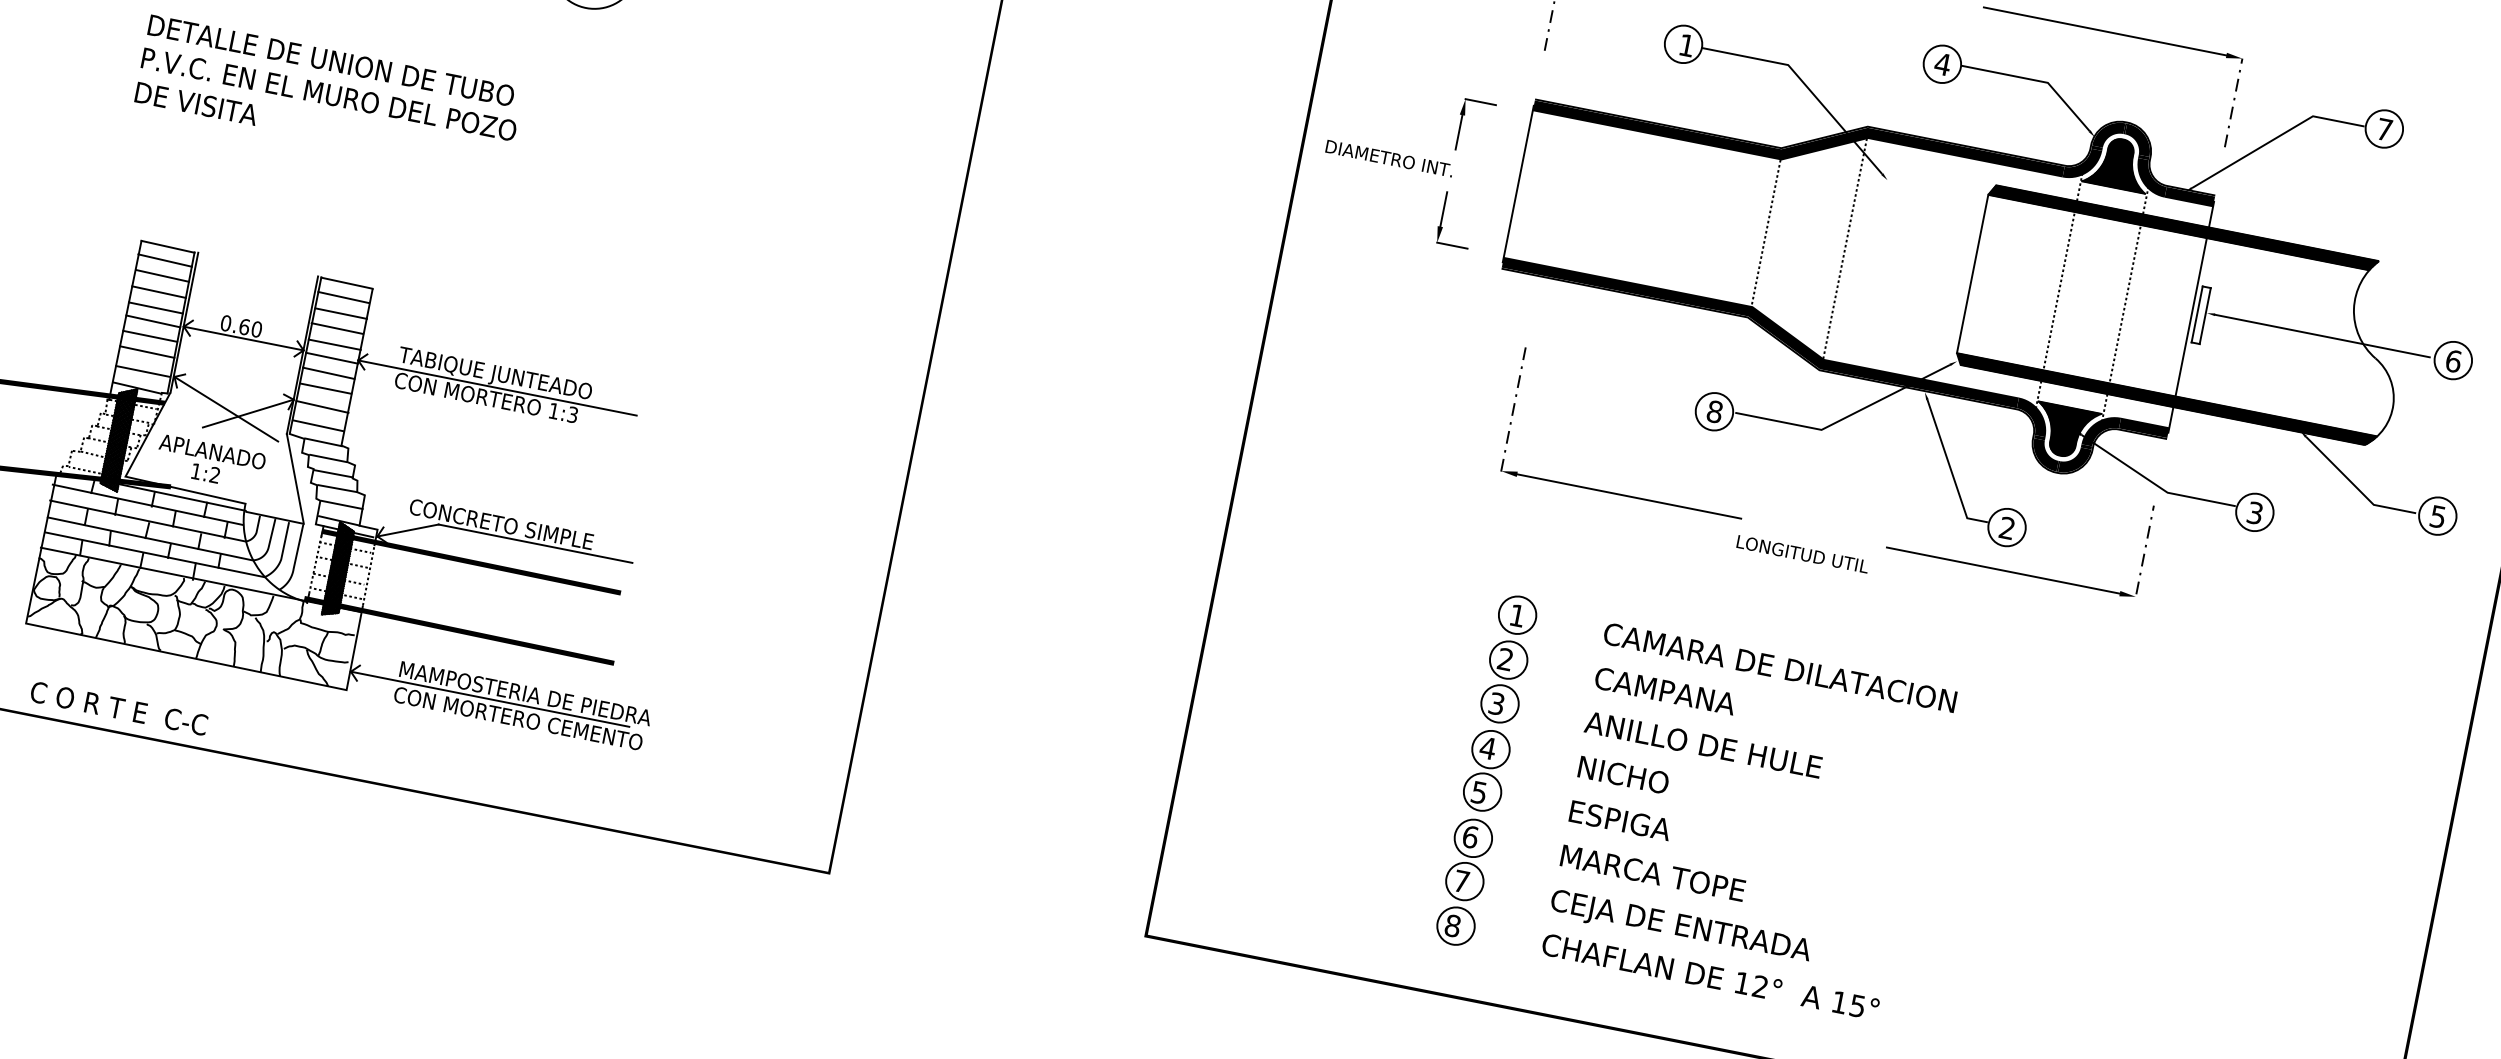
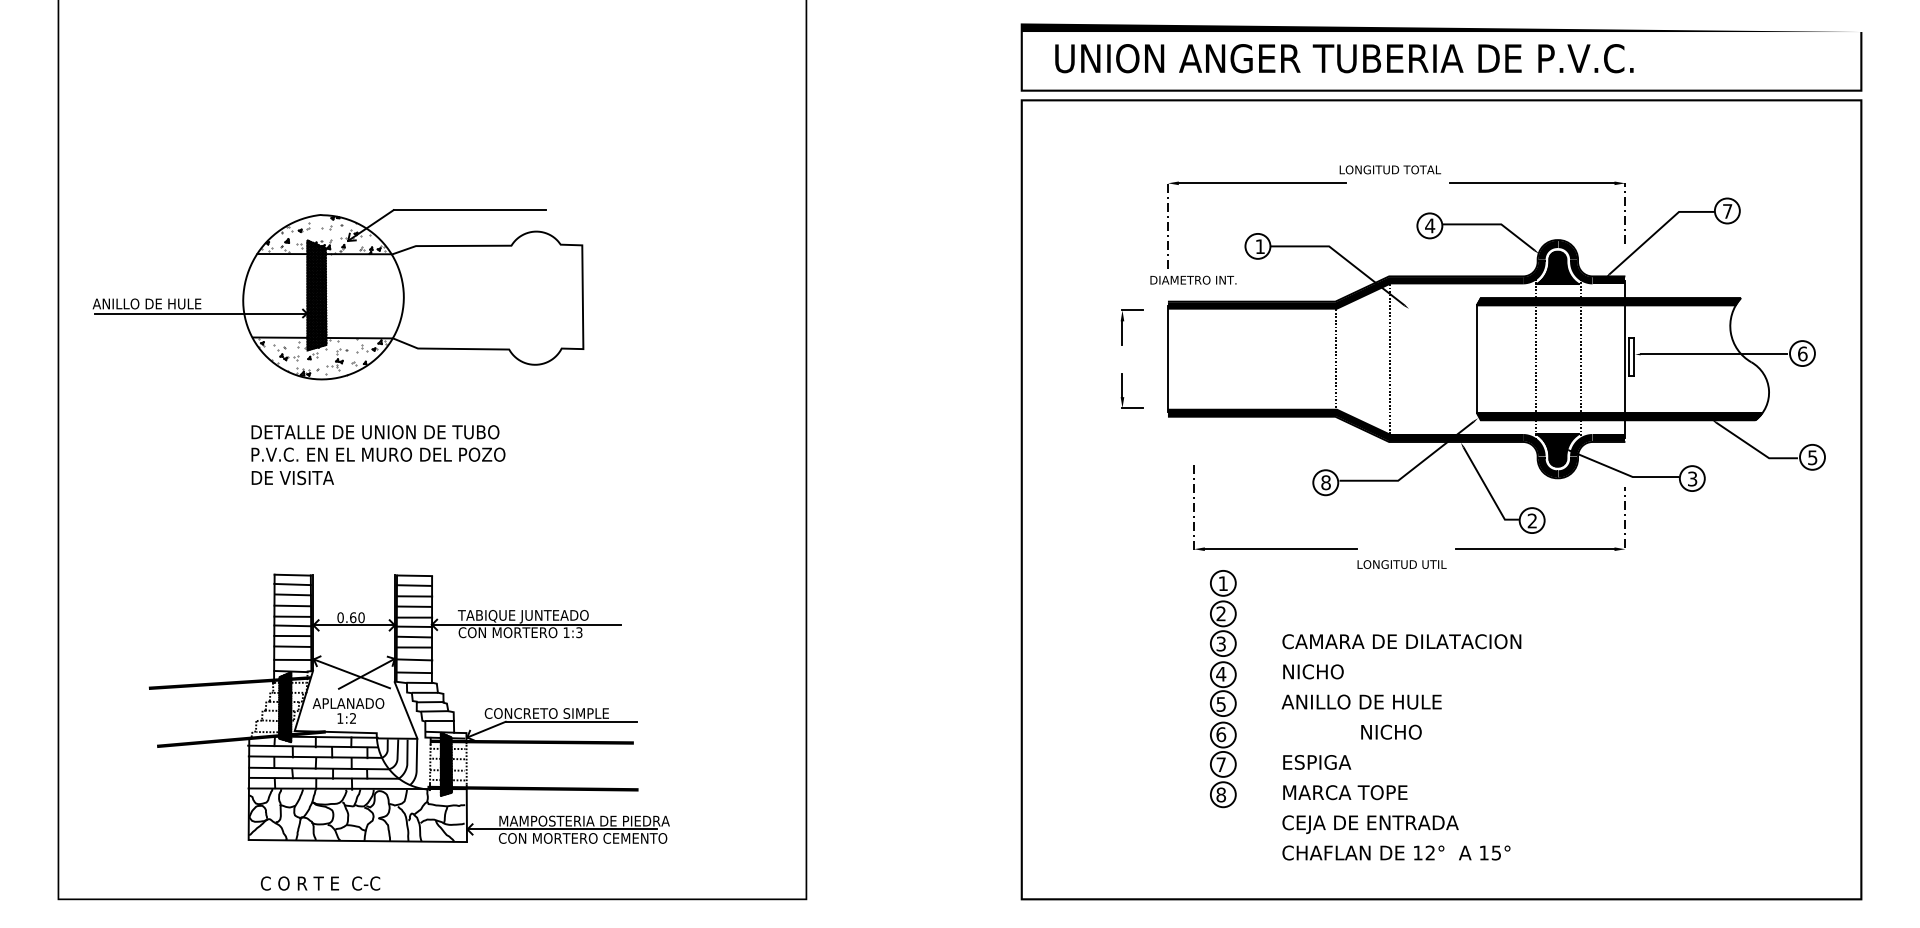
text: (1389, 157) -> (1193, 279), moved
text: (1664, 690) -> (1329, 671), CAMPANA -> NICHO
part: (1486, 771) -> (1223, 689), moved
text: (1623, 774) -> (1391, 731), moved

